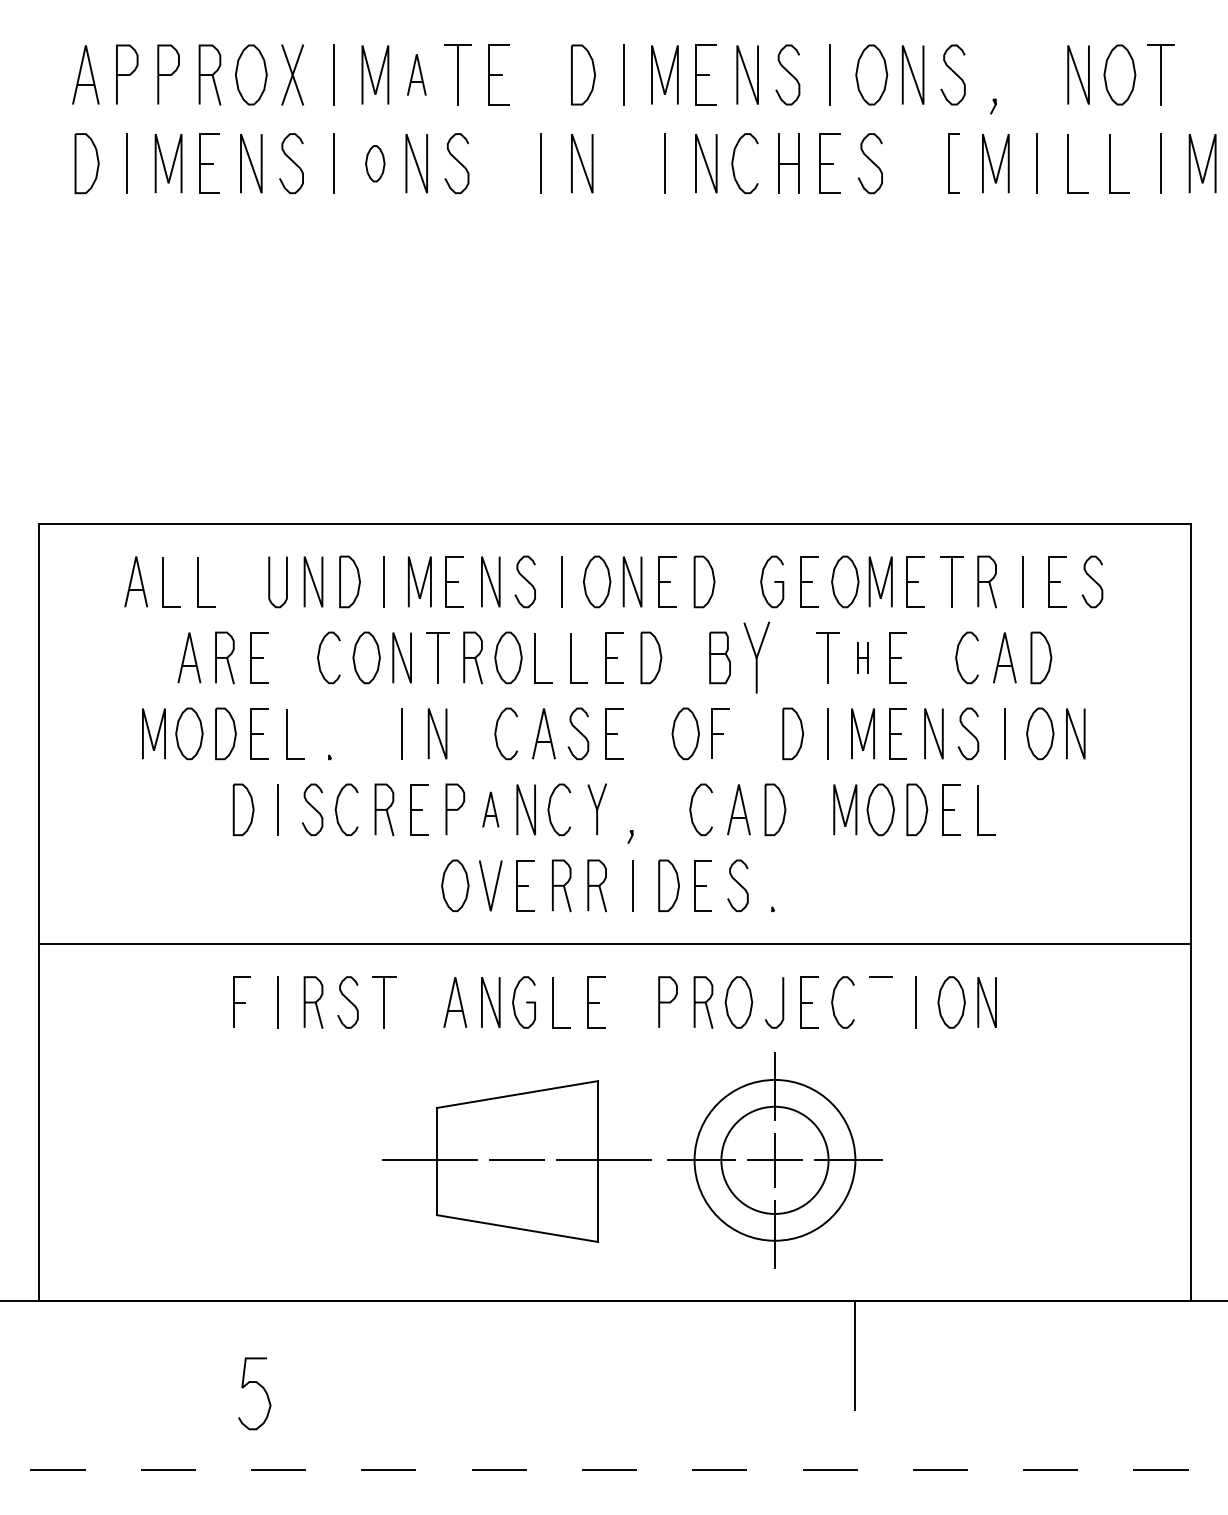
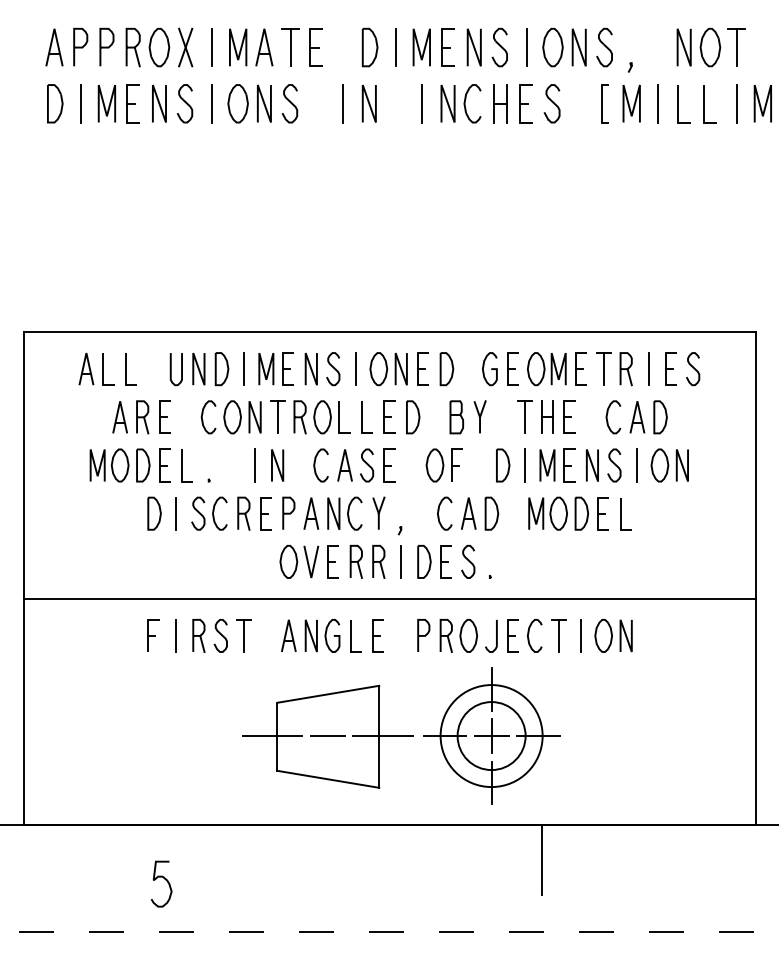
part: (416, 74) -> (264, 47), size x1.43
part: (374, 163) -> (237, 103), size x1.67
part: (755, 656) -> (479, 416), size x0.71
part: (863, 656) -> (547, 416), size x1.67
part: (491, 809) -> (311, 513), size x1.43
line: (880, 1001) -> (558, 635), added

